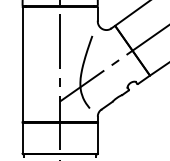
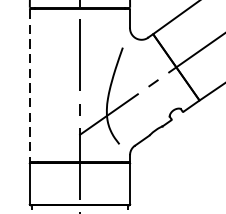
line: (22, 64) -> (29, 85), solid -> dashed

